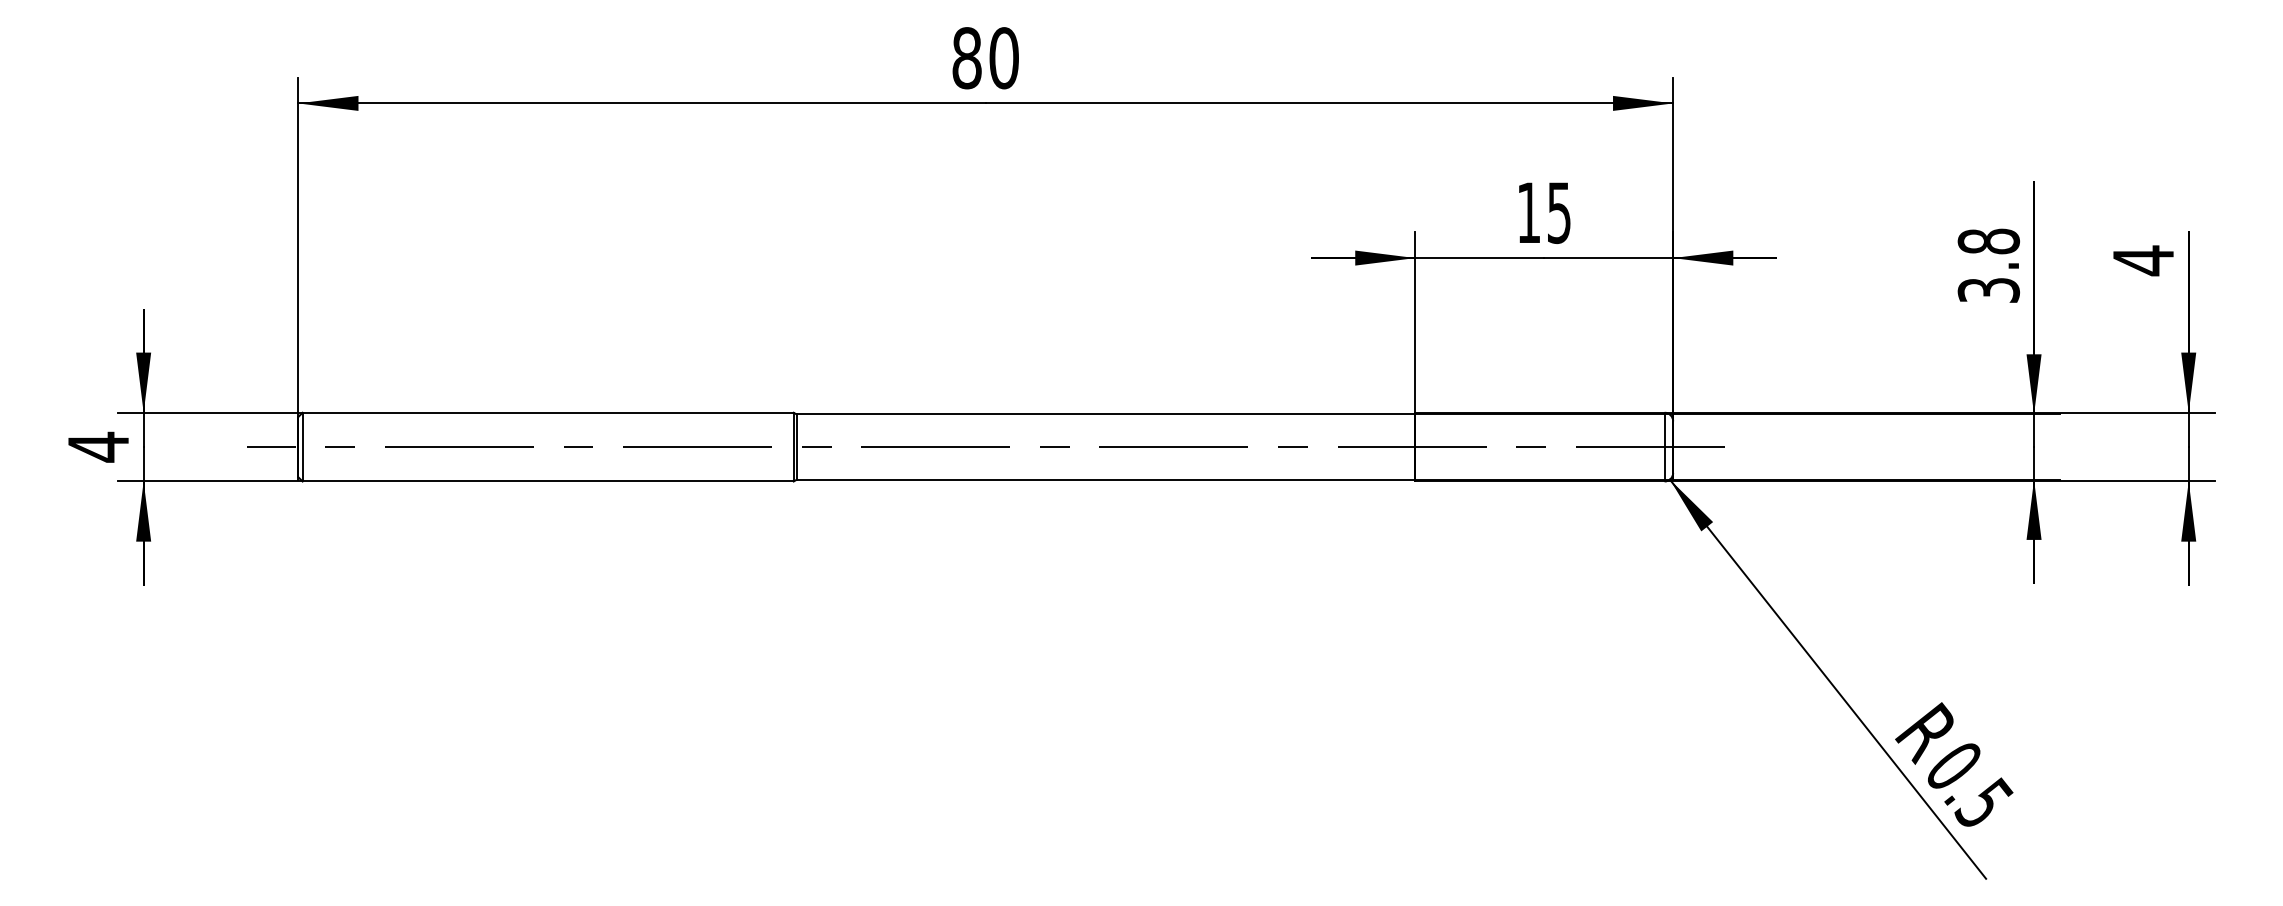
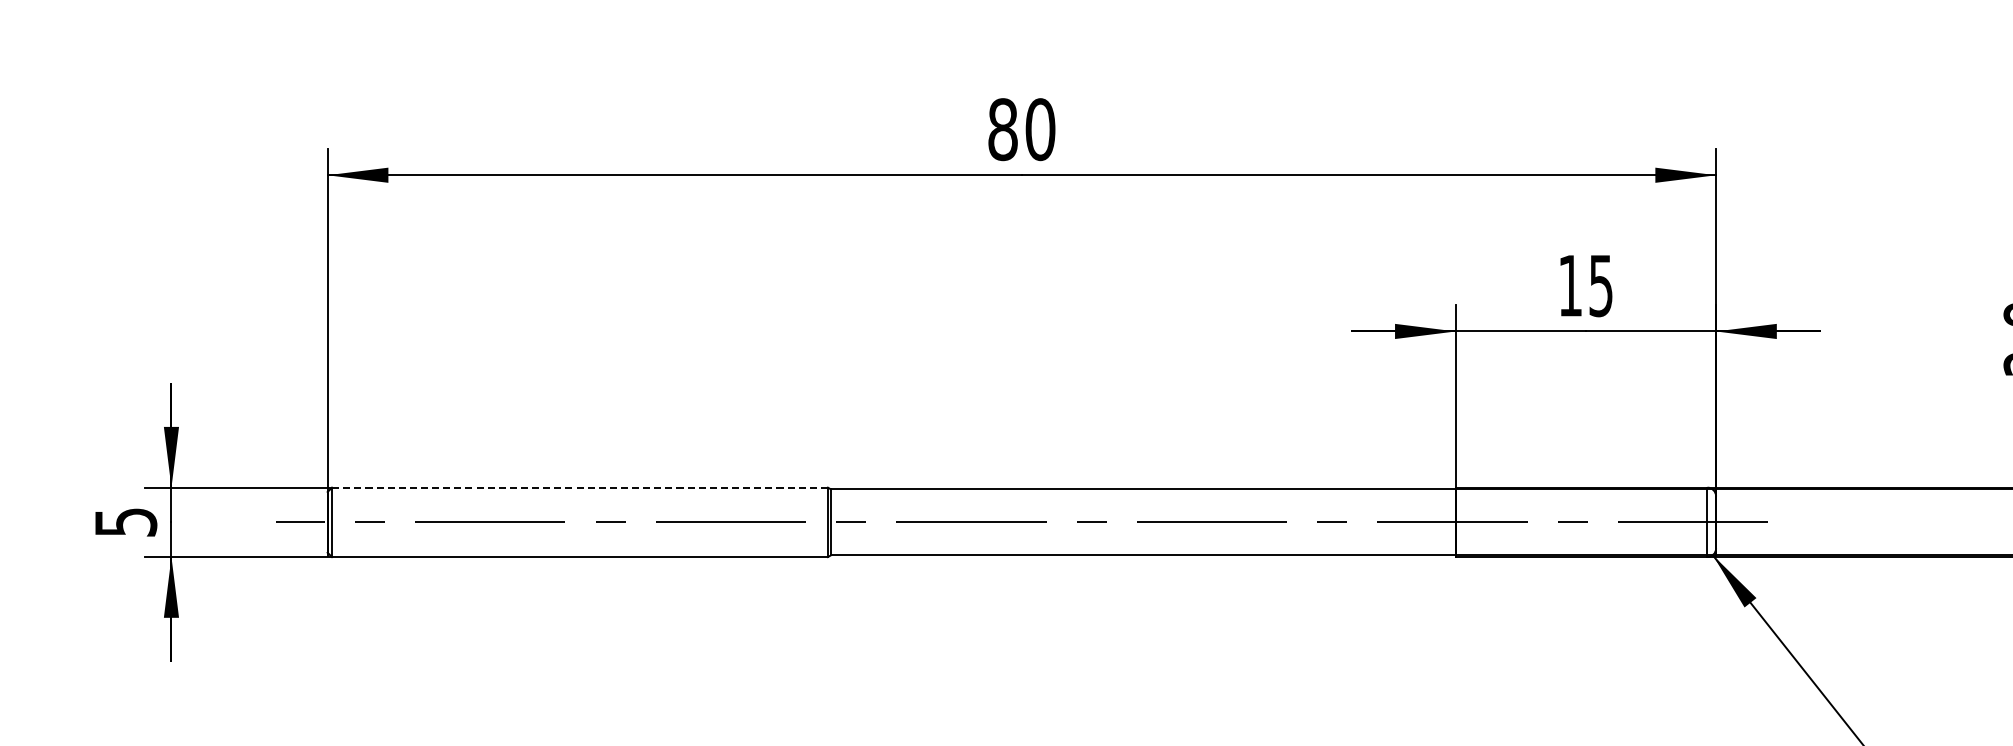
line: (548, 412) -> (580, 487), solid -> dashed
text: (98, 446) -> (125, 521), 4 -> 5

